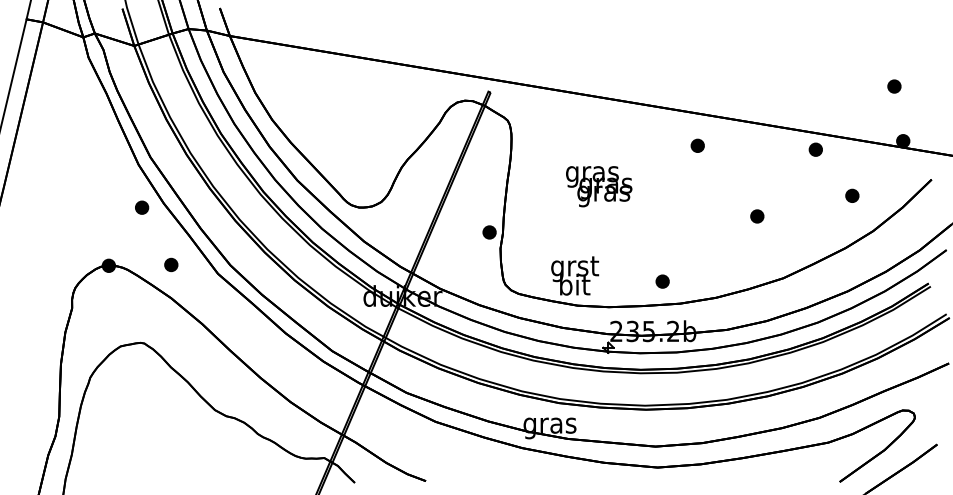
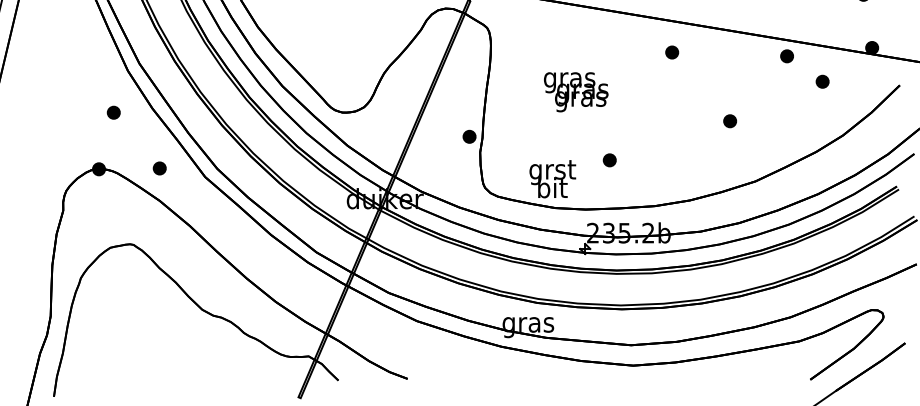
part: (852, 195) -> (822, 81), moved
part: (142, 207) -> (114, 112), moved
part: (662, 281) -> (609, 160), moved

